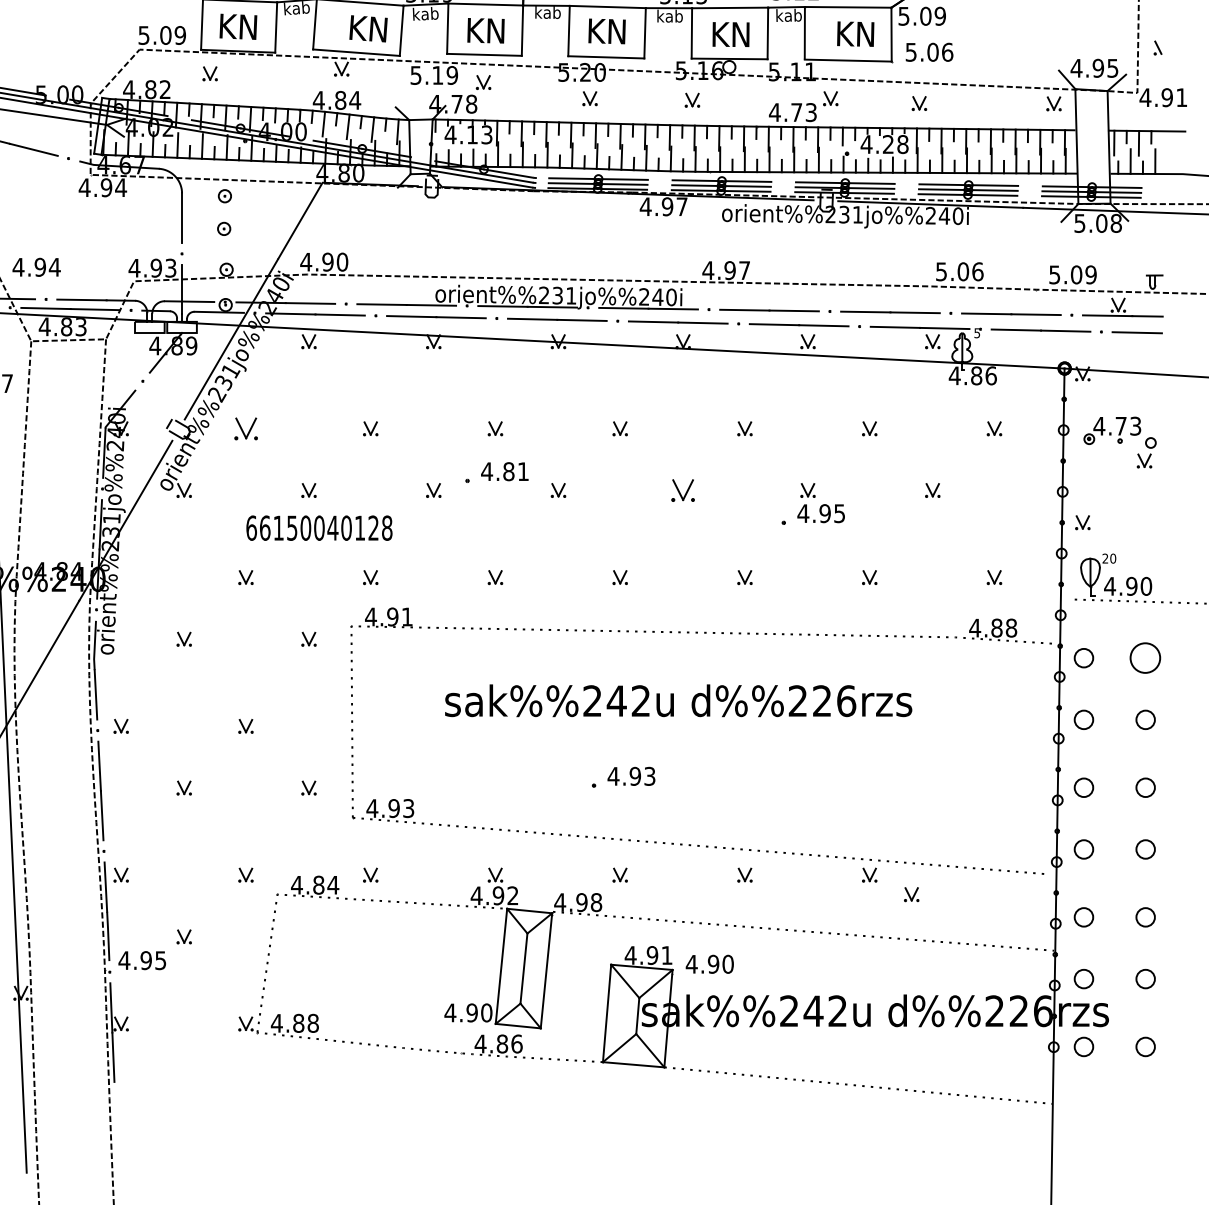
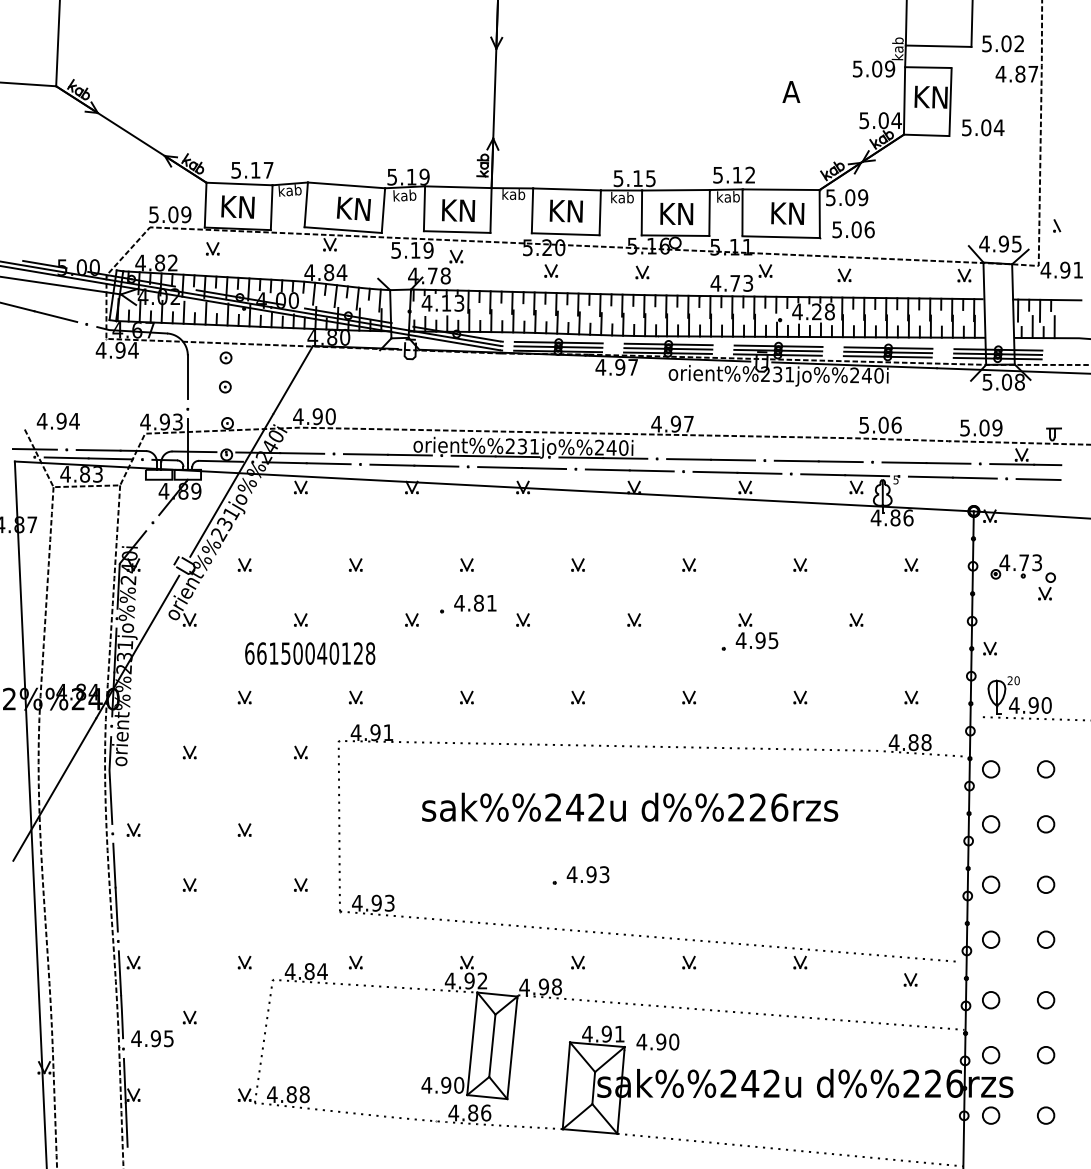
part: (245, 428) -> (244, 564), size x0.62
part: (683, 489) -> (634, 619), size x0.62
circle: (1146, 658) -> (1046, 769), size x0.62
part: (911, 894) -> (910, 979), moved

